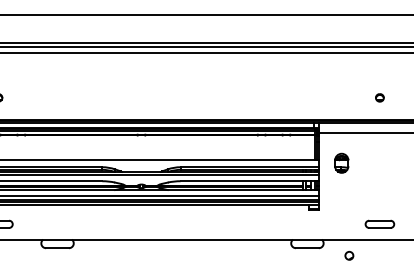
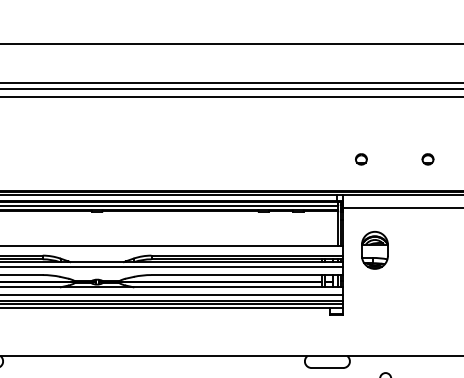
part: (331, 97) -> (360, 158), added
part: (341, 162) -> (374, 249), size x1.4
part: (379, 223) -> (427, 333), removed

